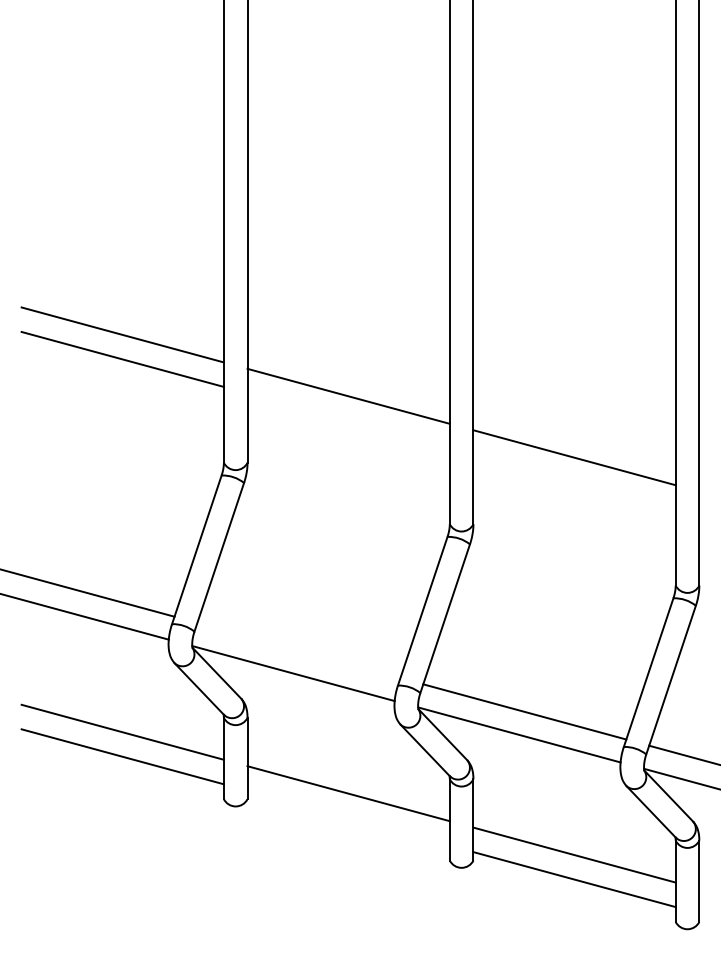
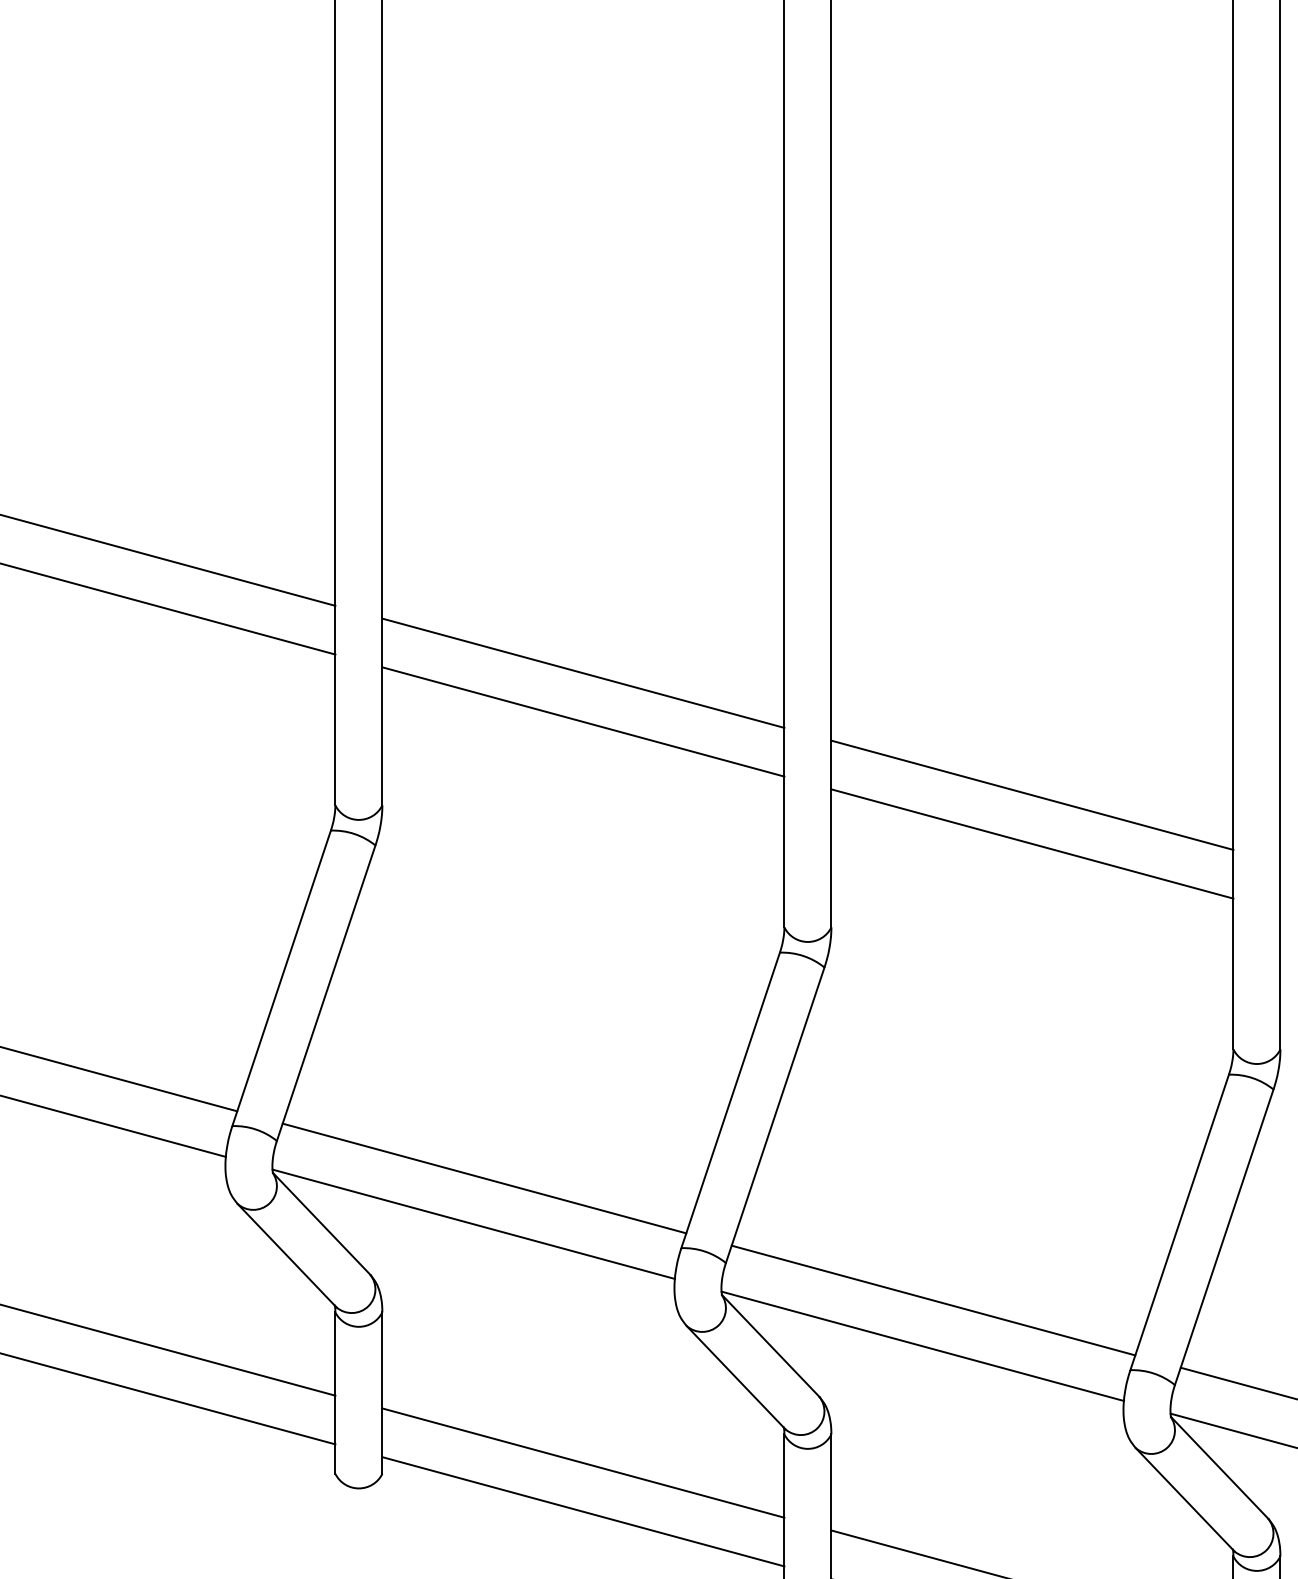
line: (348, 420) -> (583, 721), added
line: (574, 481) -> (1032, 842), added
line: (298, 650) -> (483, 1178), added
line: (348, 817) -> (583, 1510), added

